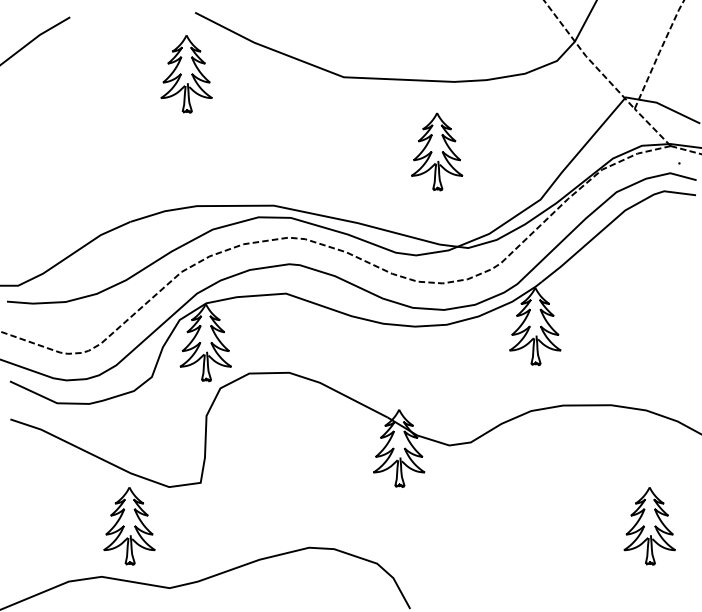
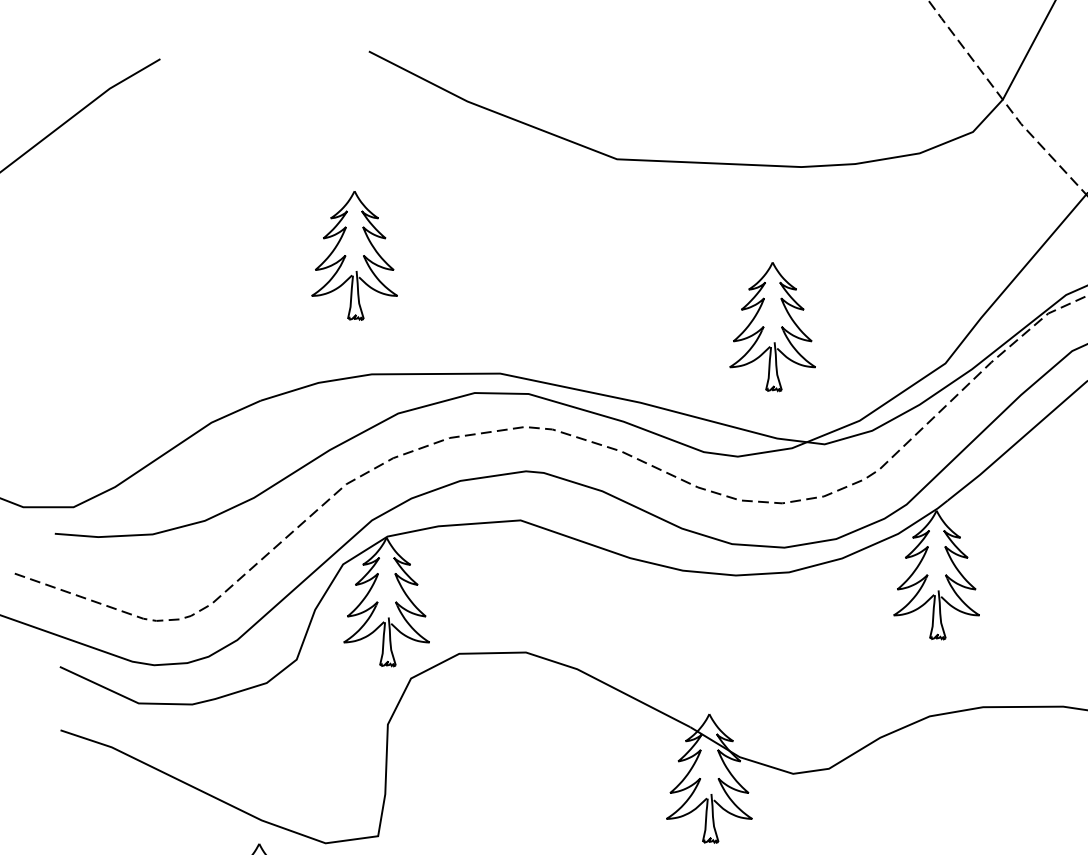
part: (186, 74) -> (354, 256), moved
part: (437, 151) -> (773, 326), moved

